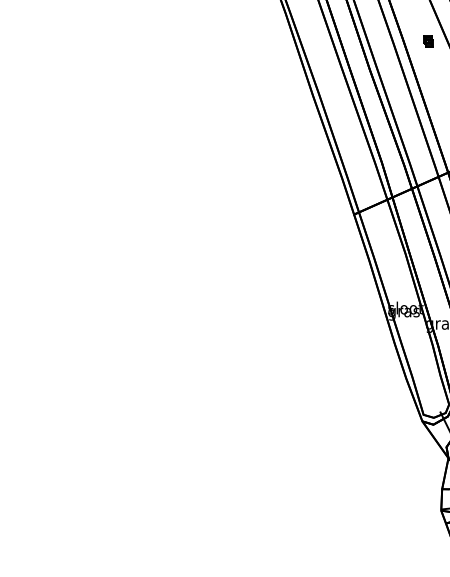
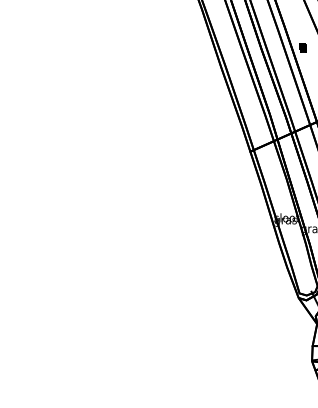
part: (428, 41) -> (303, 47), moved

